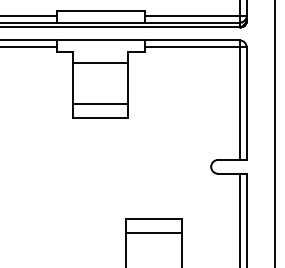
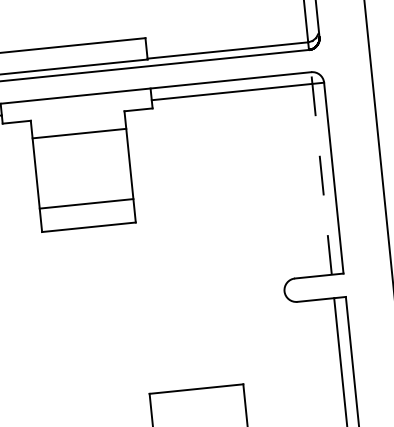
line: (195, 15) -> (231, 37), removed
line: (239, 100) -> (321, 174), solid -> dashed
line: (153, 232) -> (198, 412), removed

